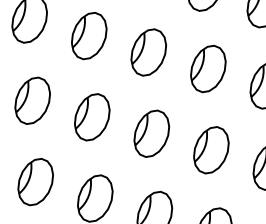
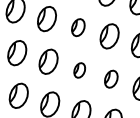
part: (149, 52) -> (78, 27), size x0.7
part: (151, 133) -> (79, 70), size x0.6
part: (211, 150) -> (111, 79), size x0.7

